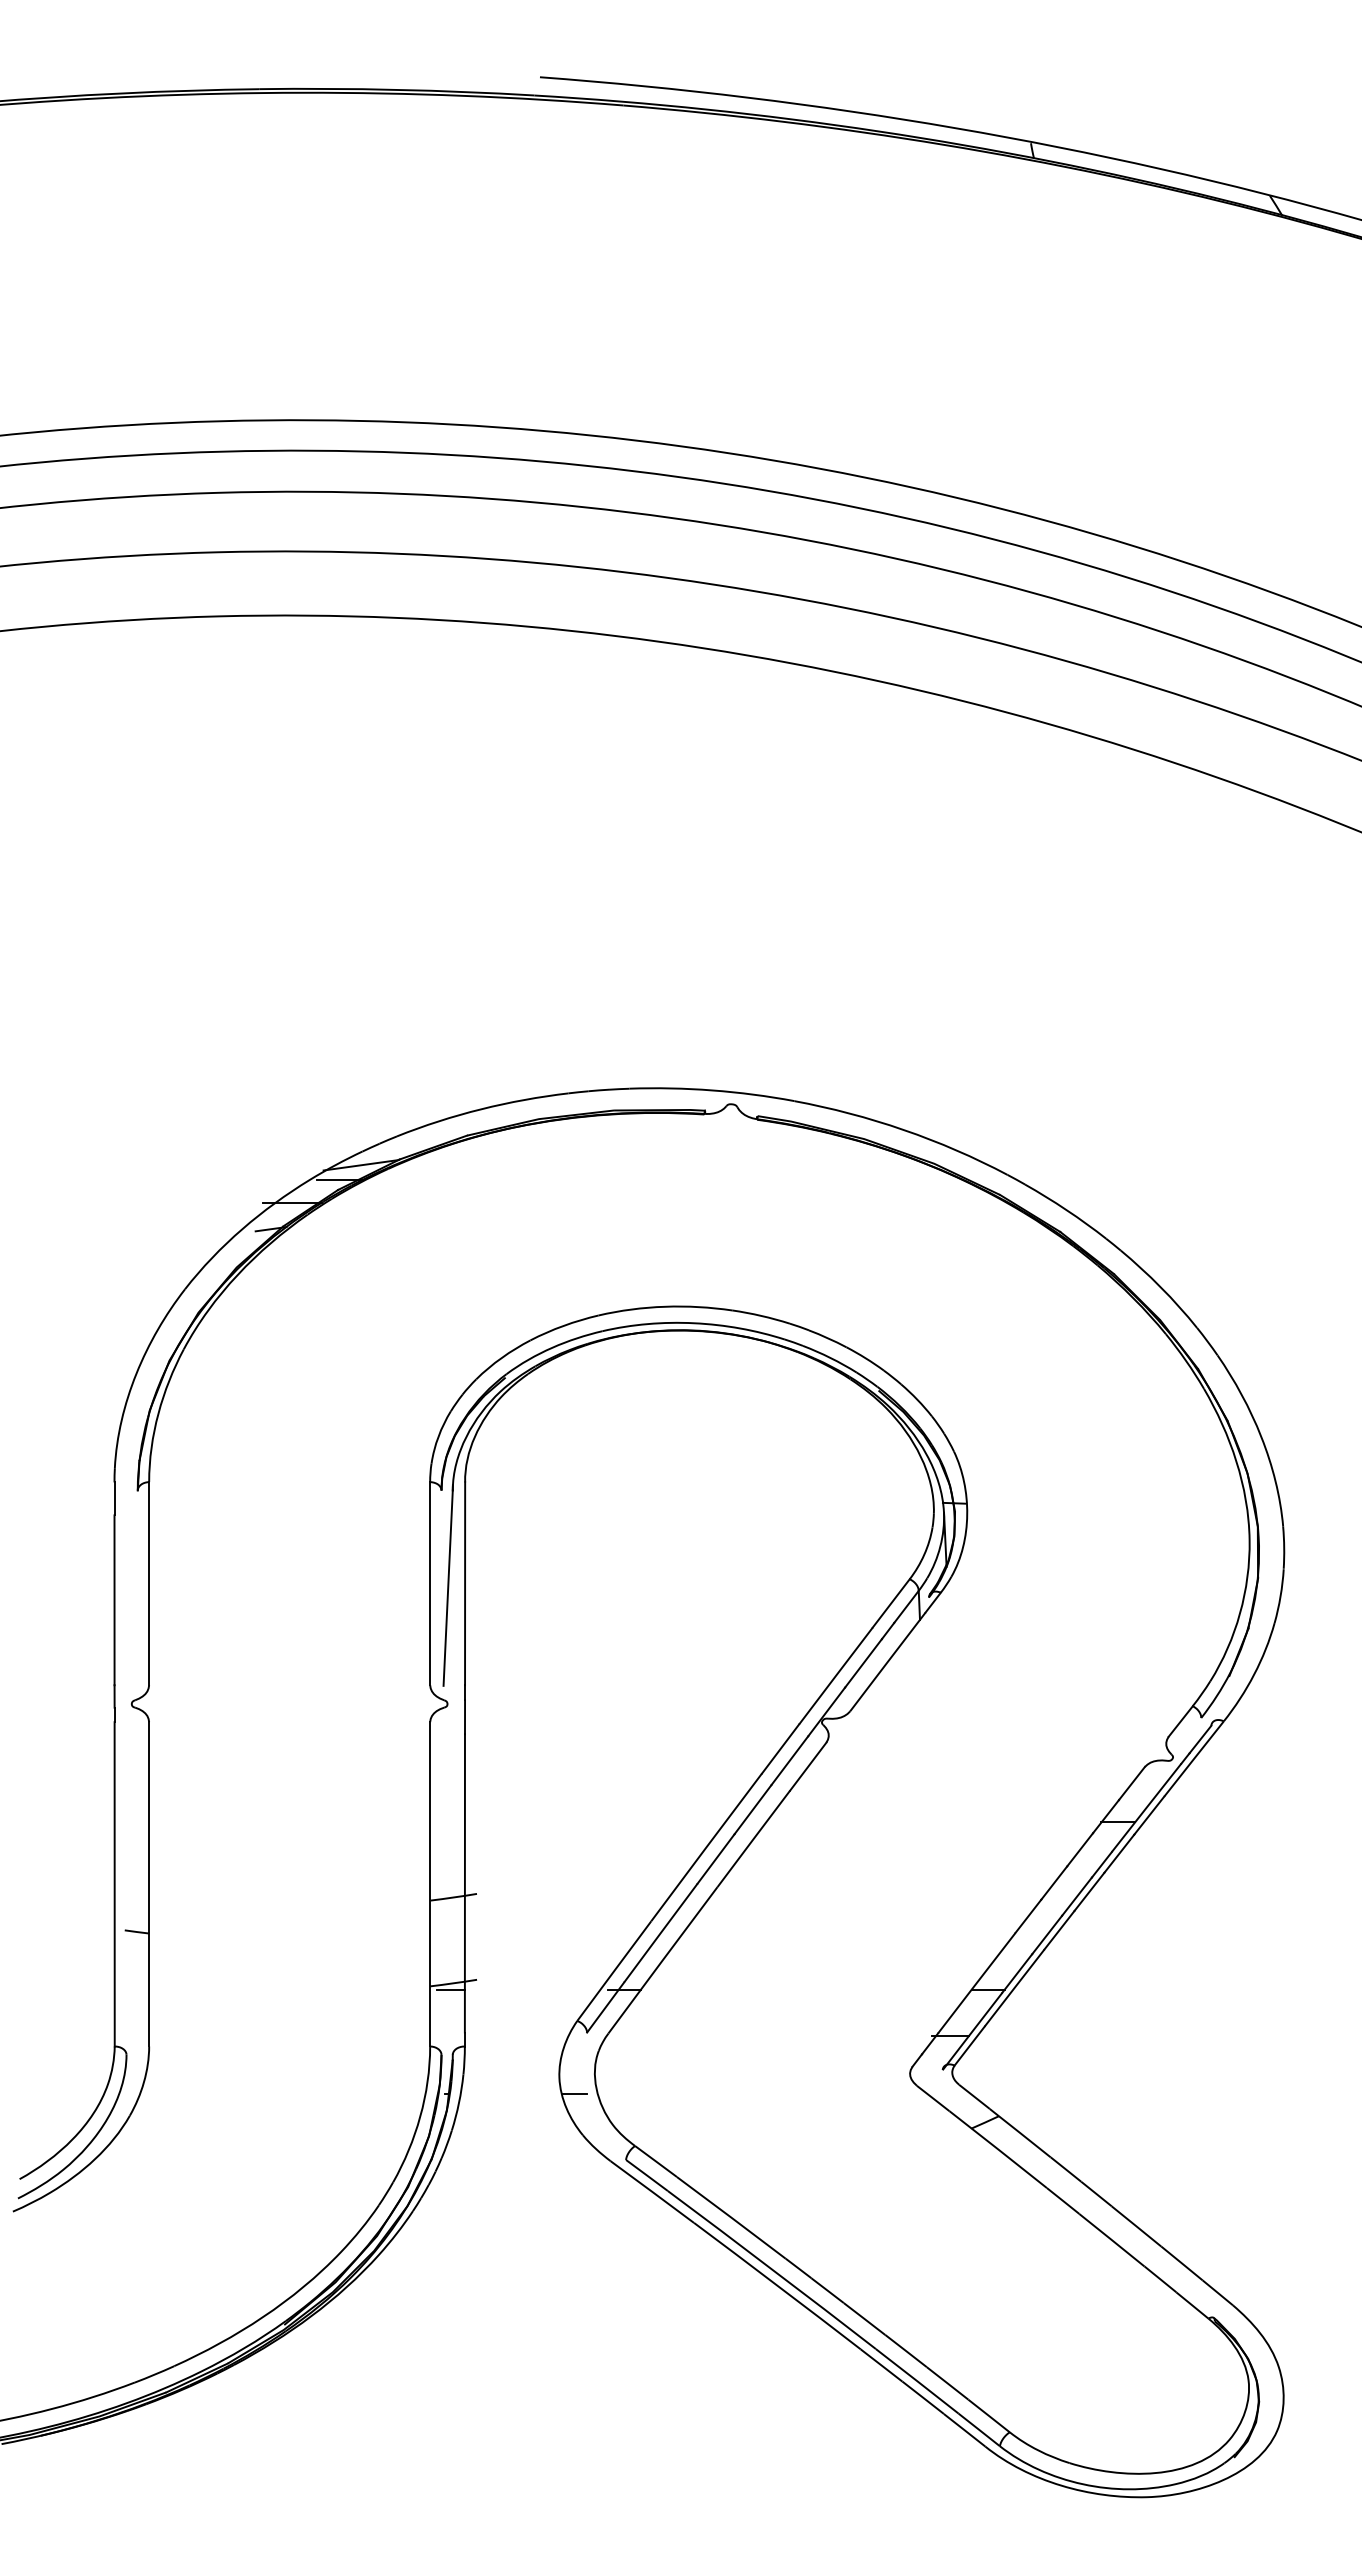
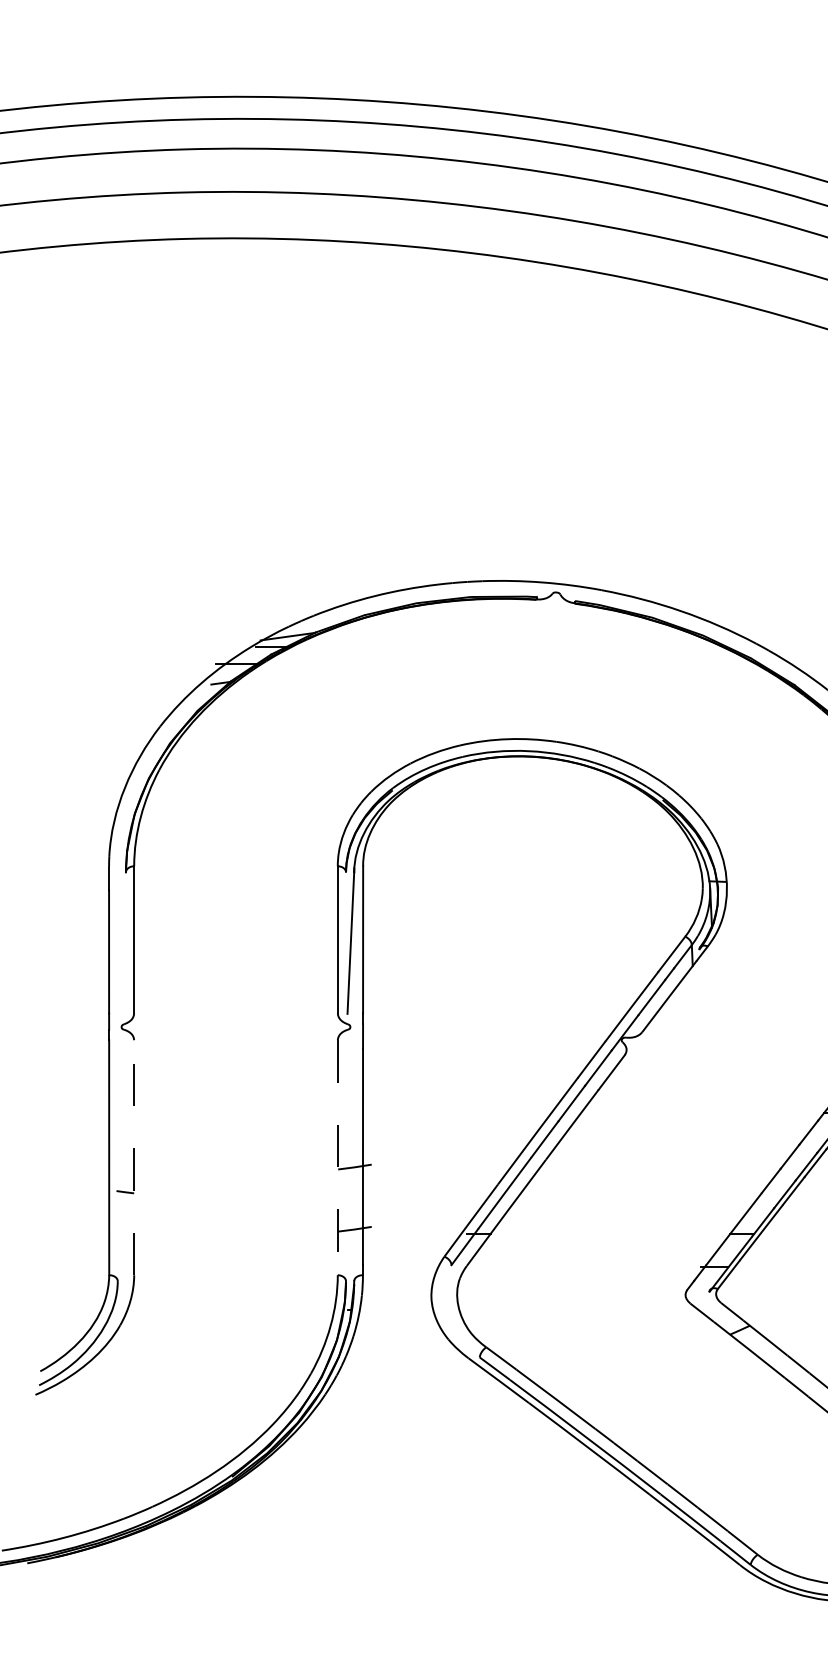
line: (149, 1883) -> (134, 1157), solid -> dashed
line: (430, 1884) -> (338, 1157), solid -> dashed
line: (450, 1989) -> (352, 1233), removed
line: (574, 2094) -> (442, 1310), removed

